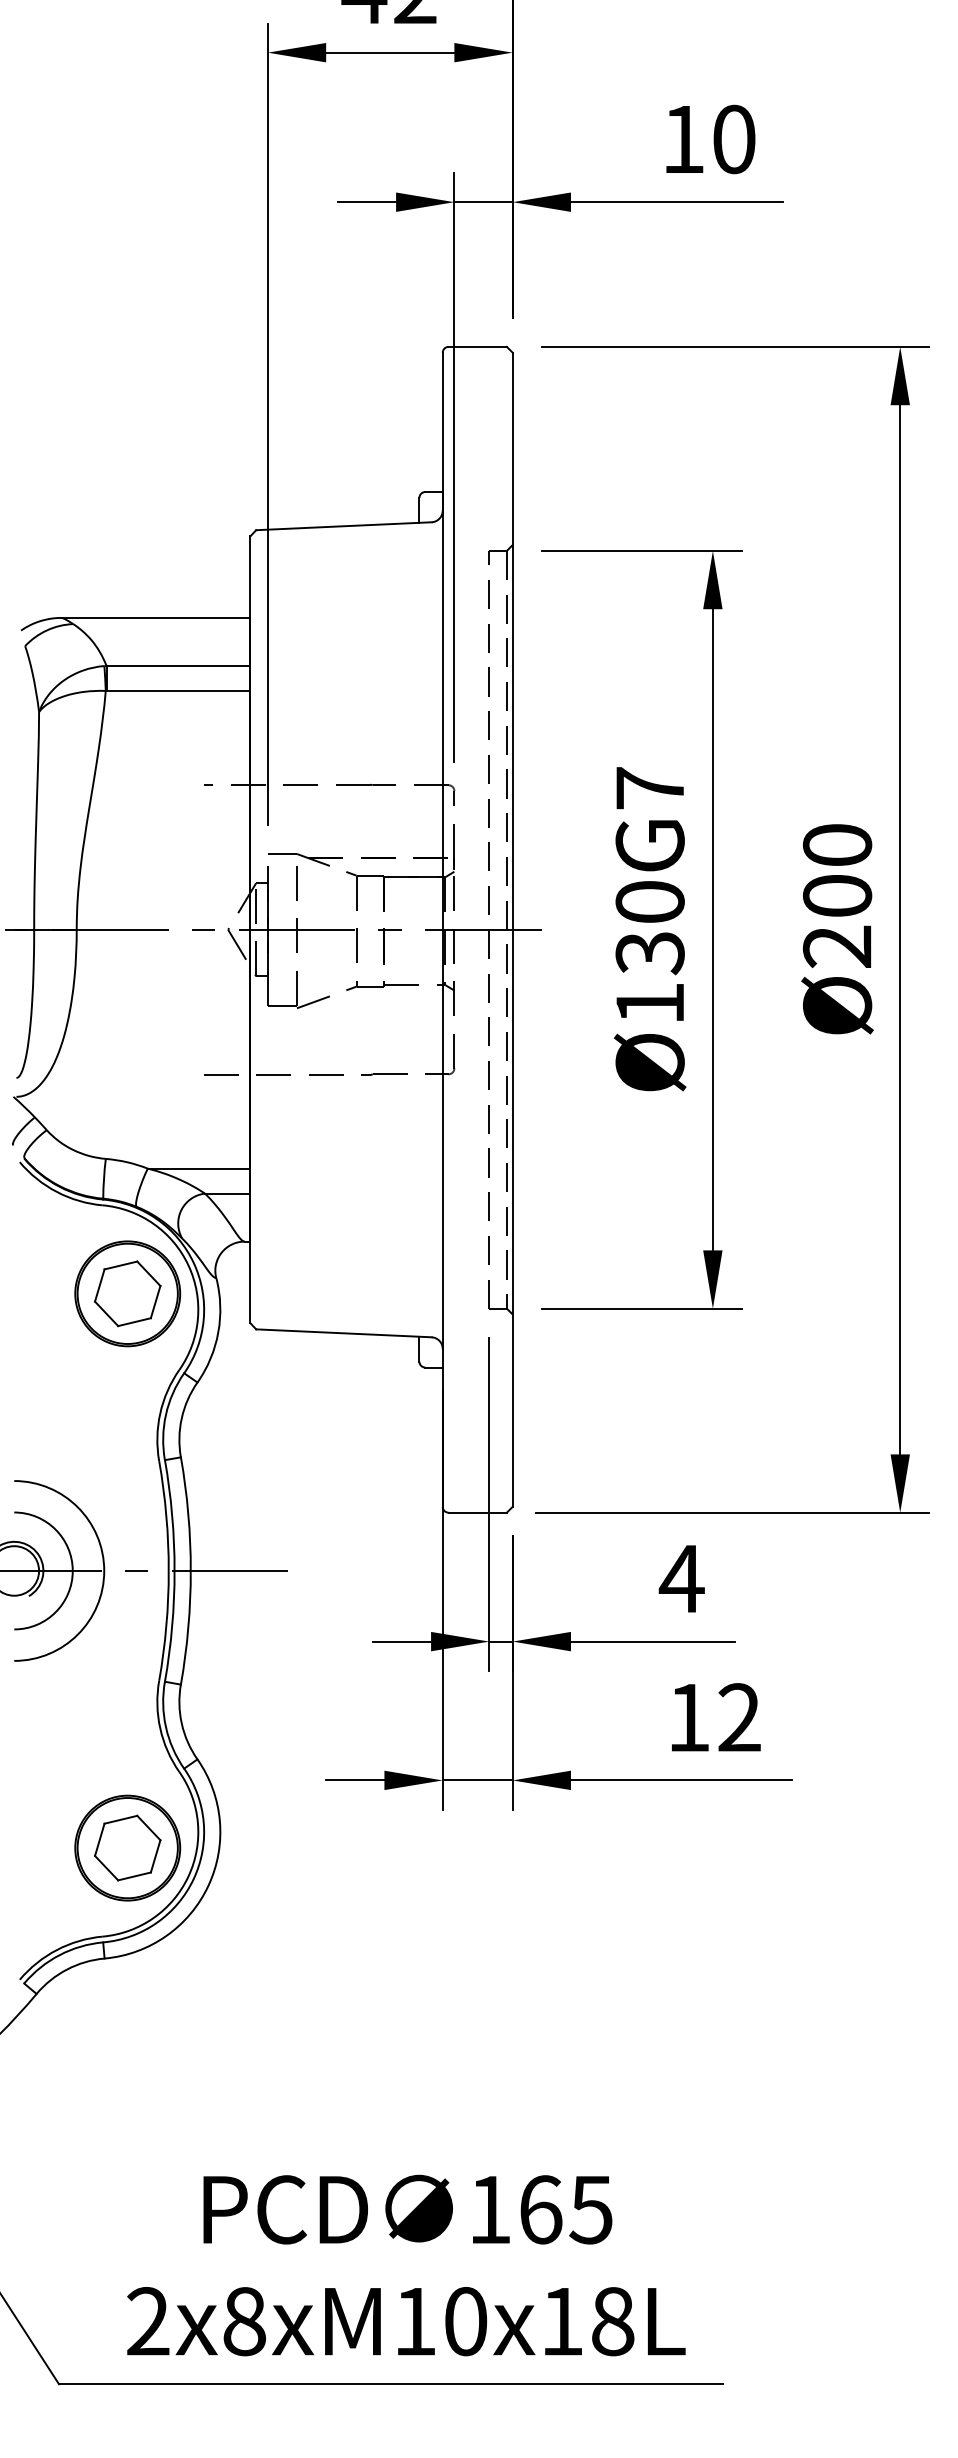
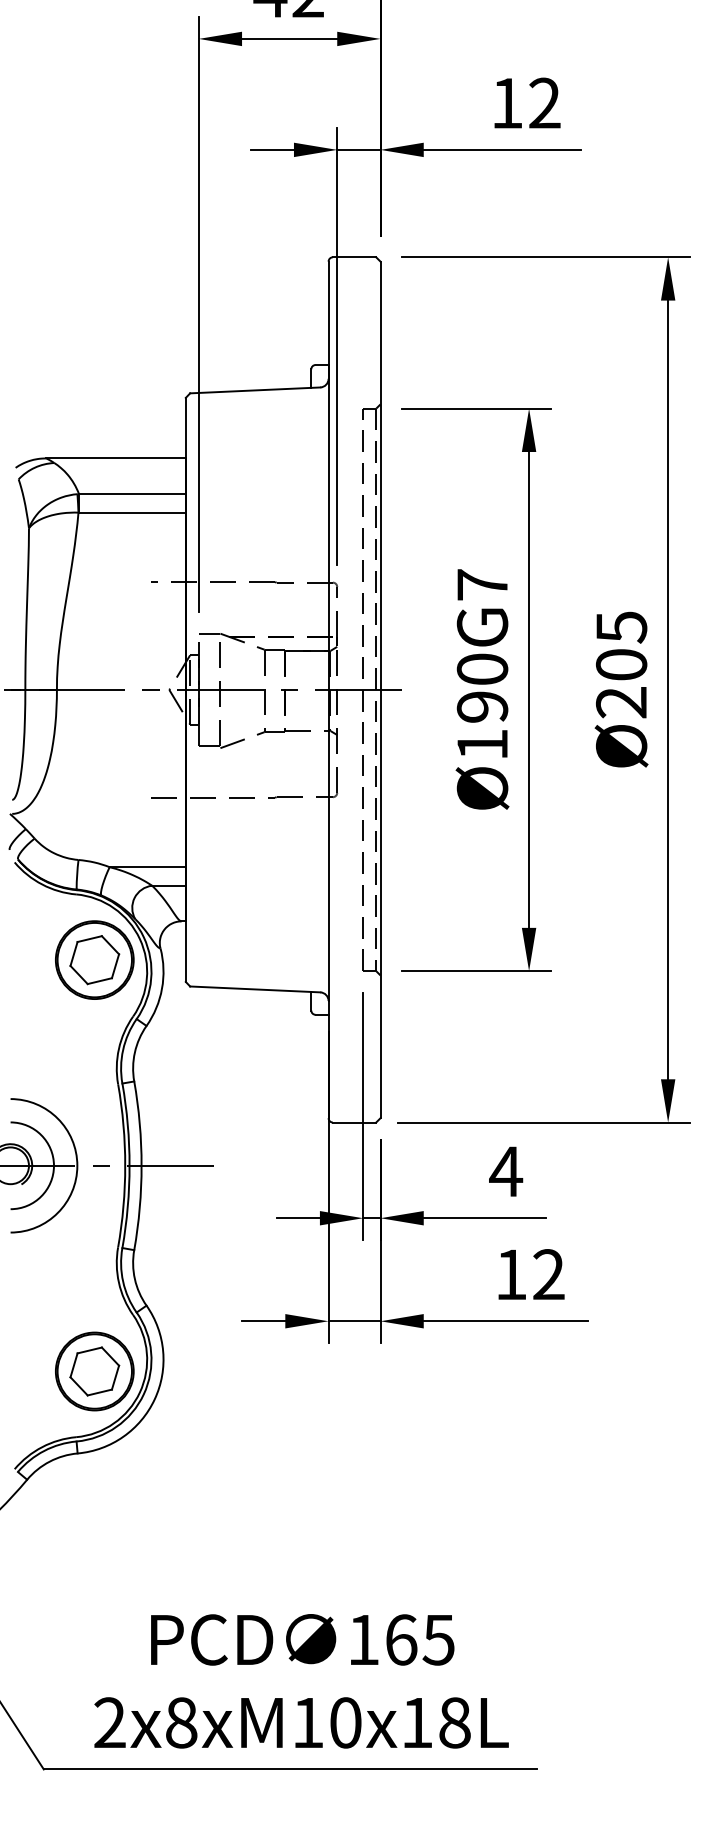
text: (734, 139) -> (545, 103), 10 -> 12
text: (837, 845) -> (621, 627), Ø200 -> Ø205
text: (649, 953) -> (482, 707), Ø130G7 -> Ø190G7

